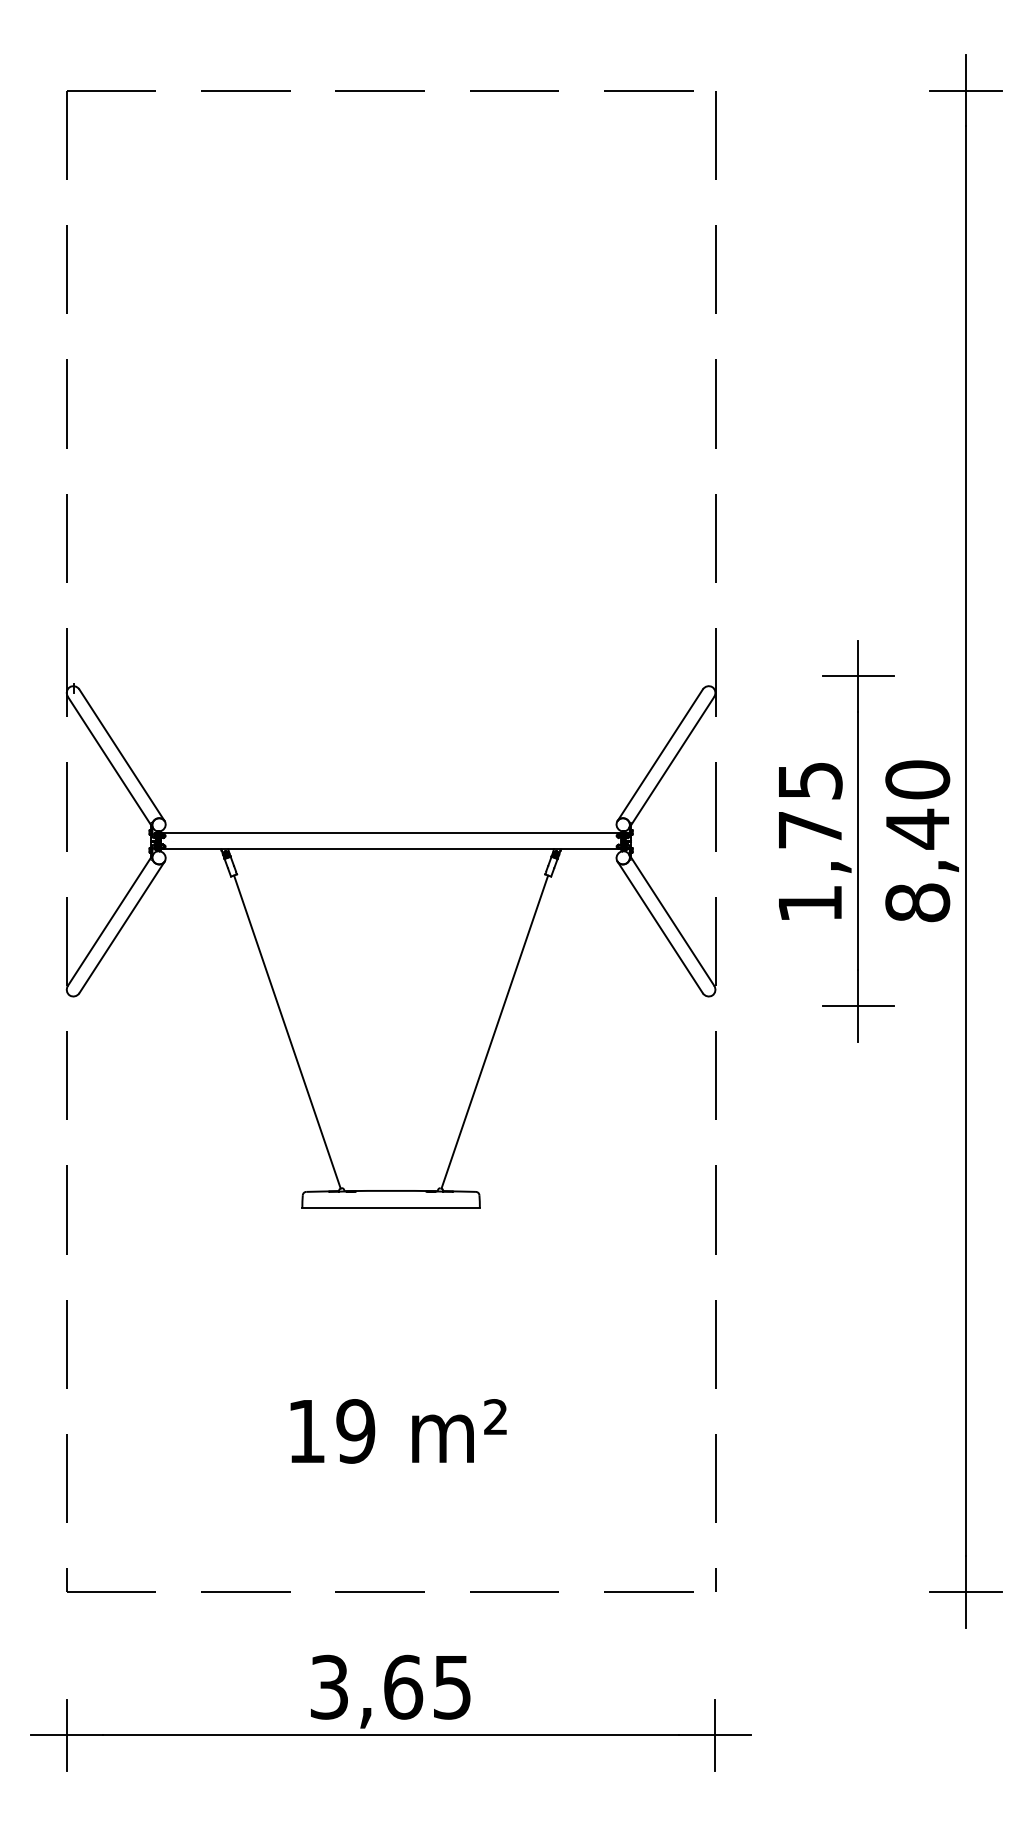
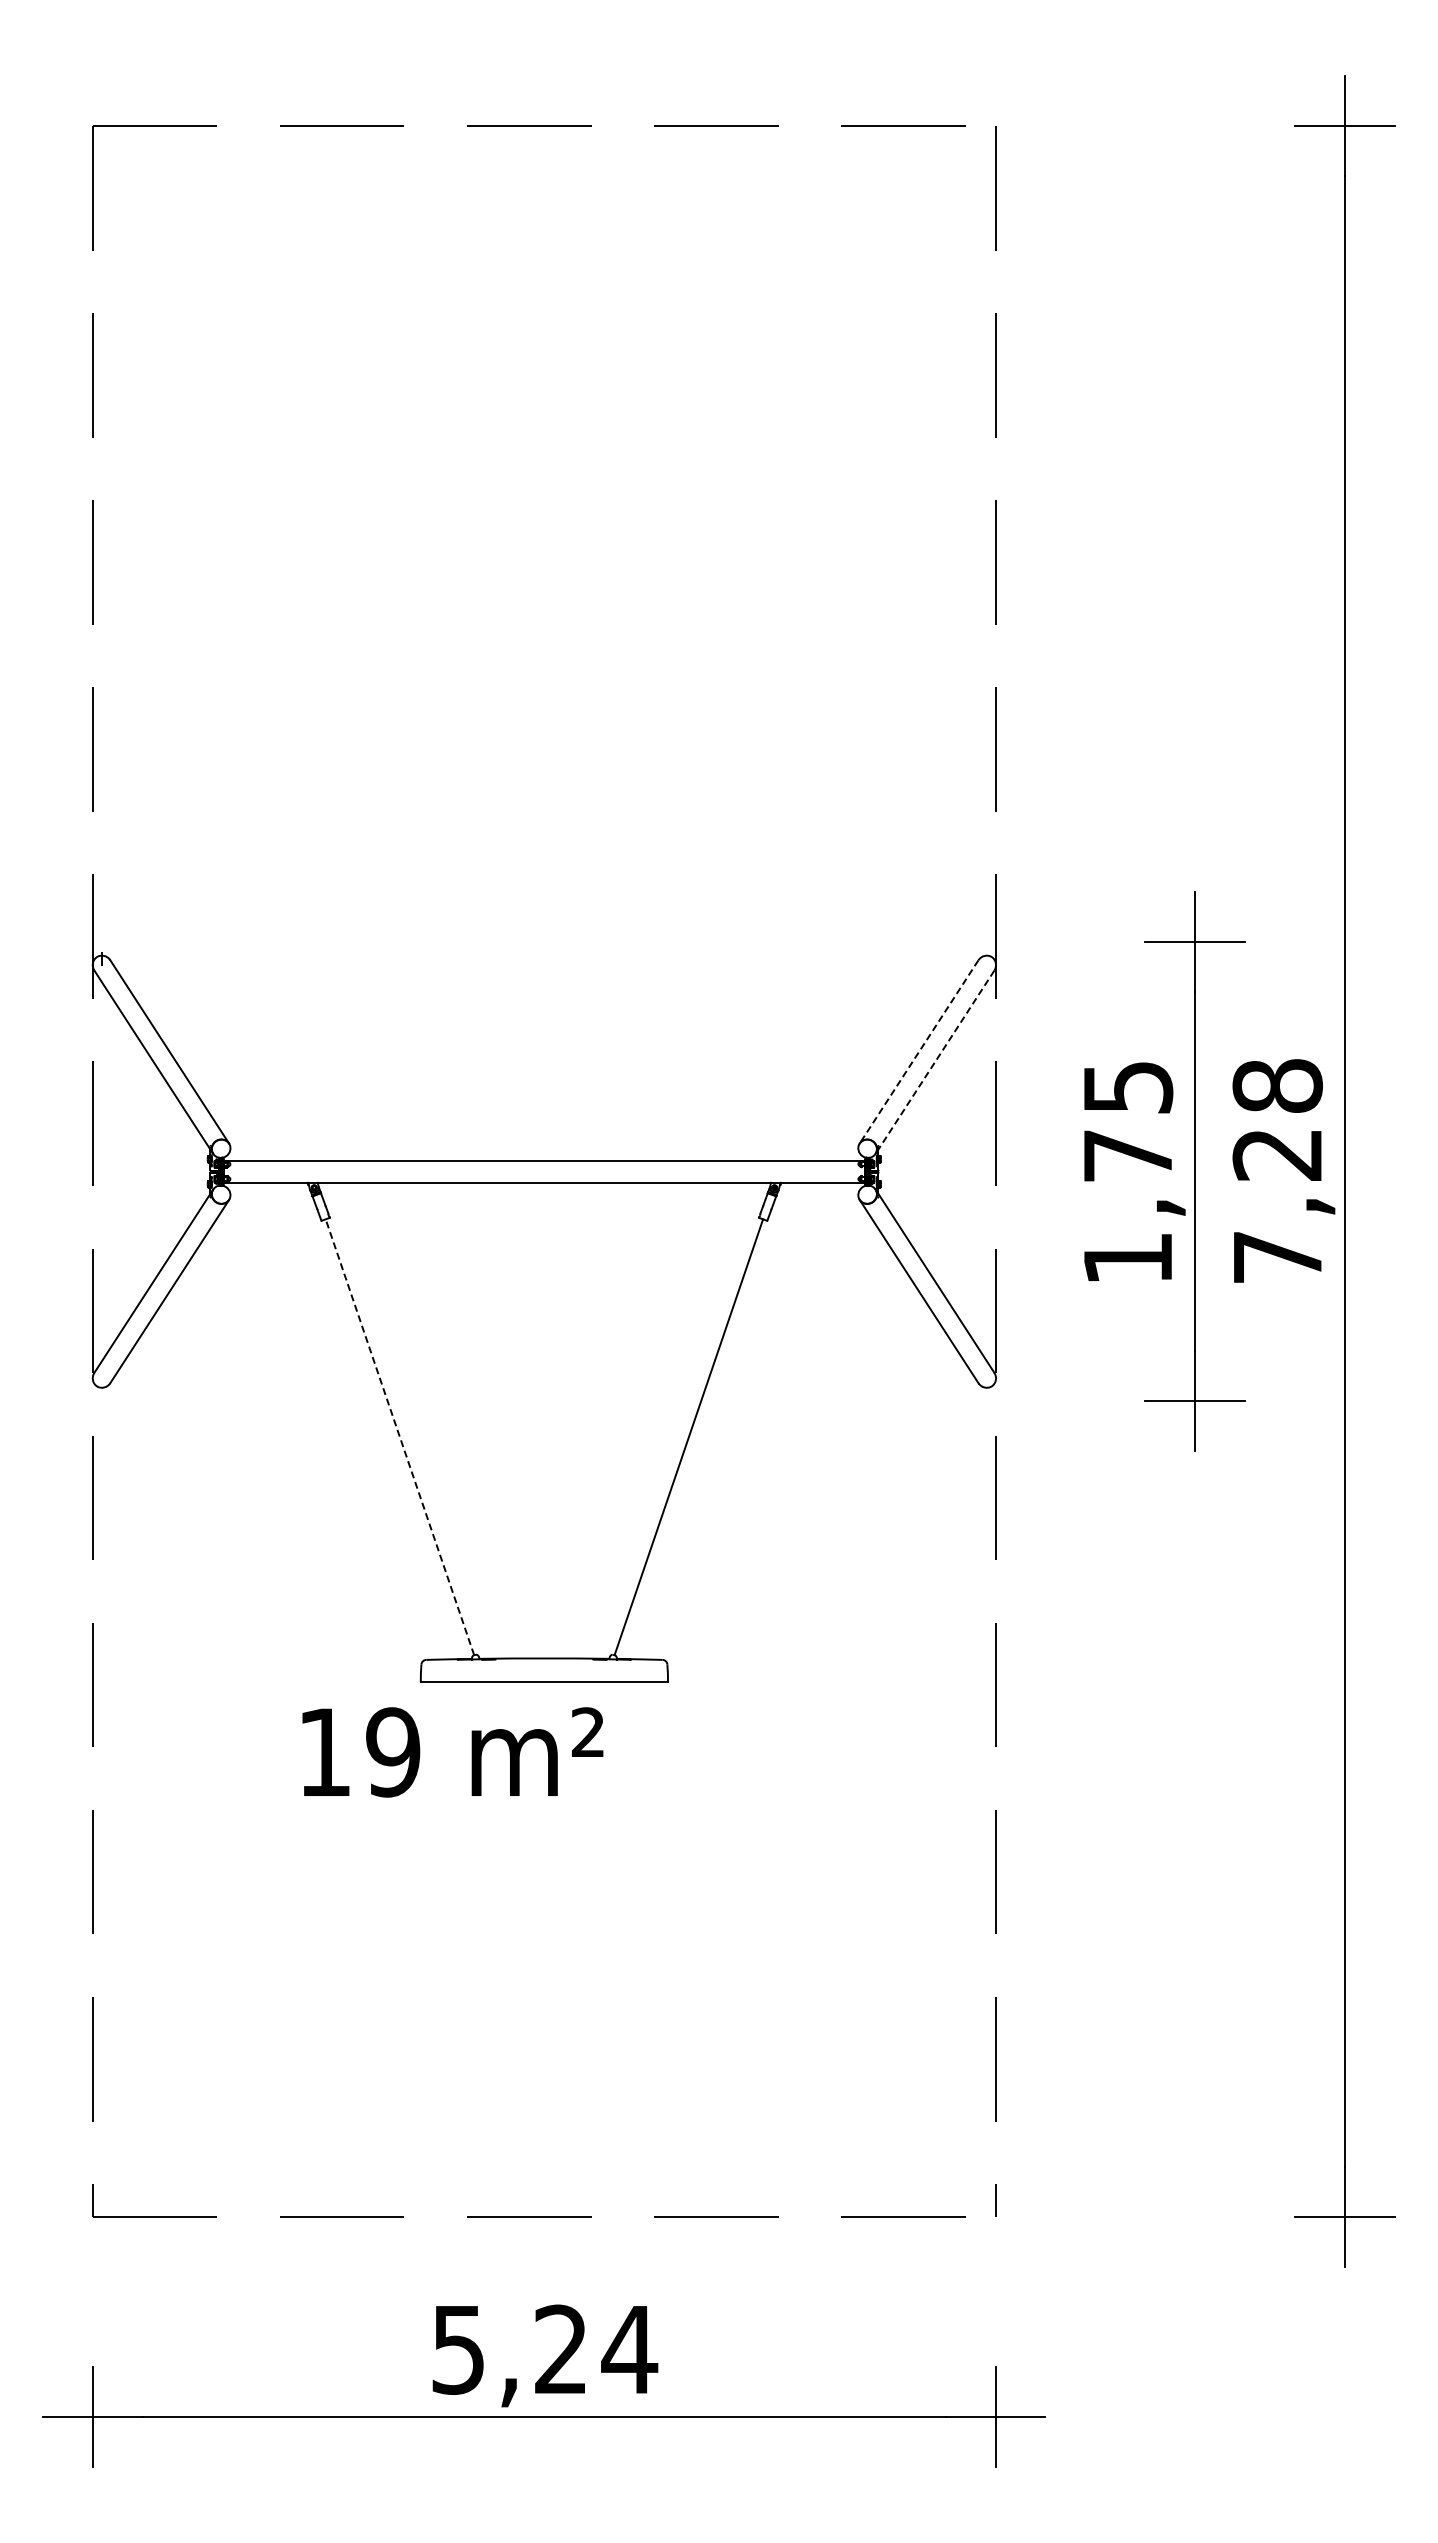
line: (659, 755) -> (918, 1052), solid -> dashed
line: (671, 762) -> (934, 1062), solid -> dashed
text: (917, 841) -> (1277, 1171), 8,40 -> 7,28
line: (287, 1031) -> (399, 1436), solid -> dashed
text: (398, 1431) -> (452, 1752), moved
text: (391, 1687) -> (545, 2349), 3,65 -> 5,24

